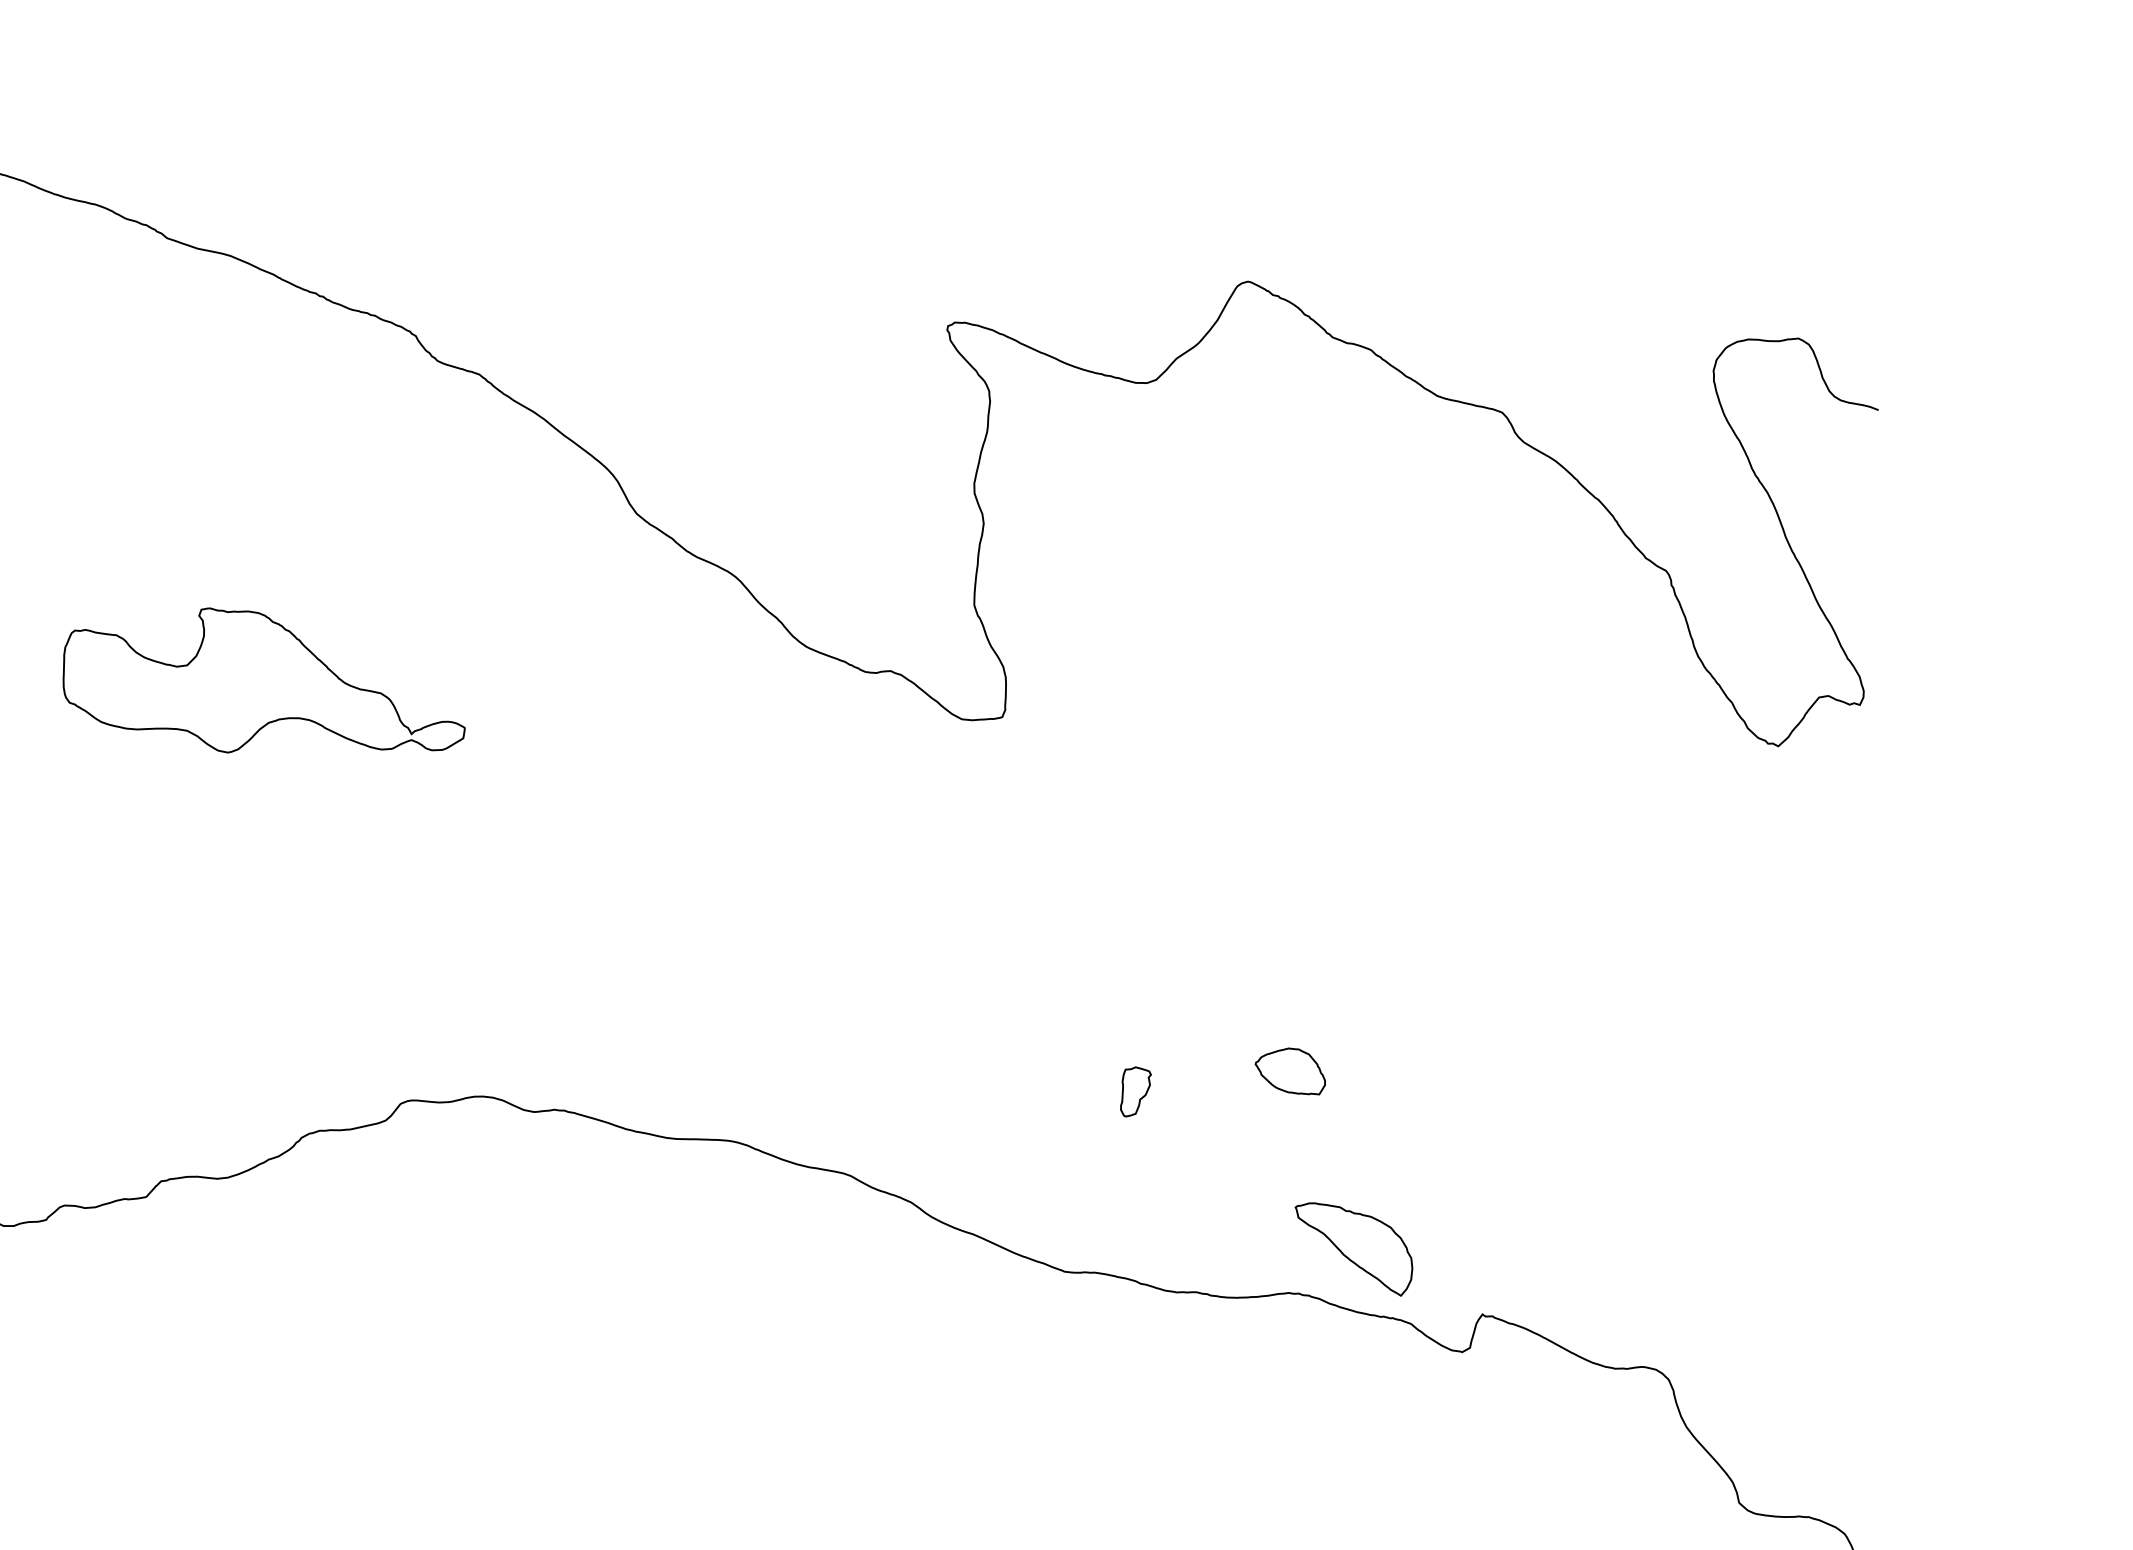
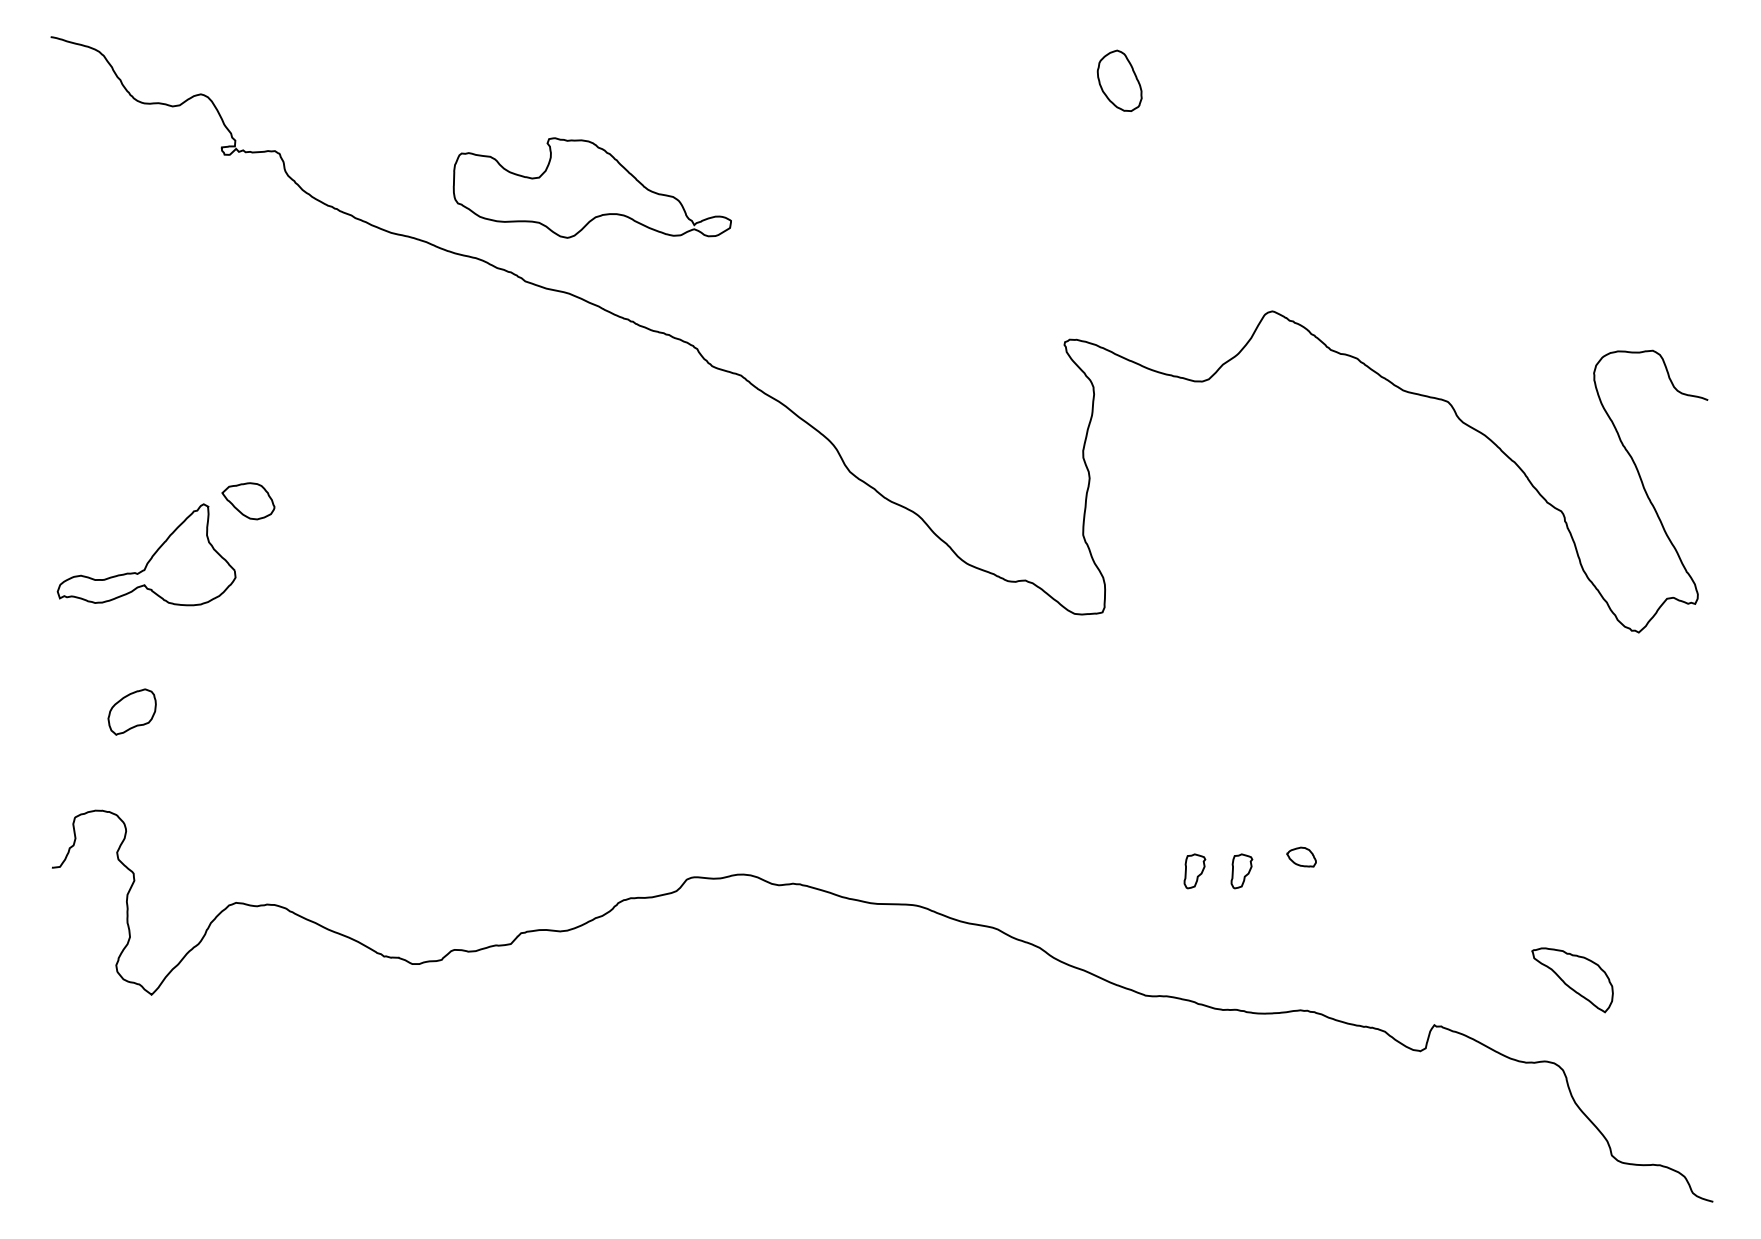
part: (262, 679) -> (591, 187), moved
part: (1290, 1070) -> (1301, 856), size x0.6
part: (1203, 1092) -> (1241, 871), added
part: (1353, 1249) -> (1572, 980), moved

